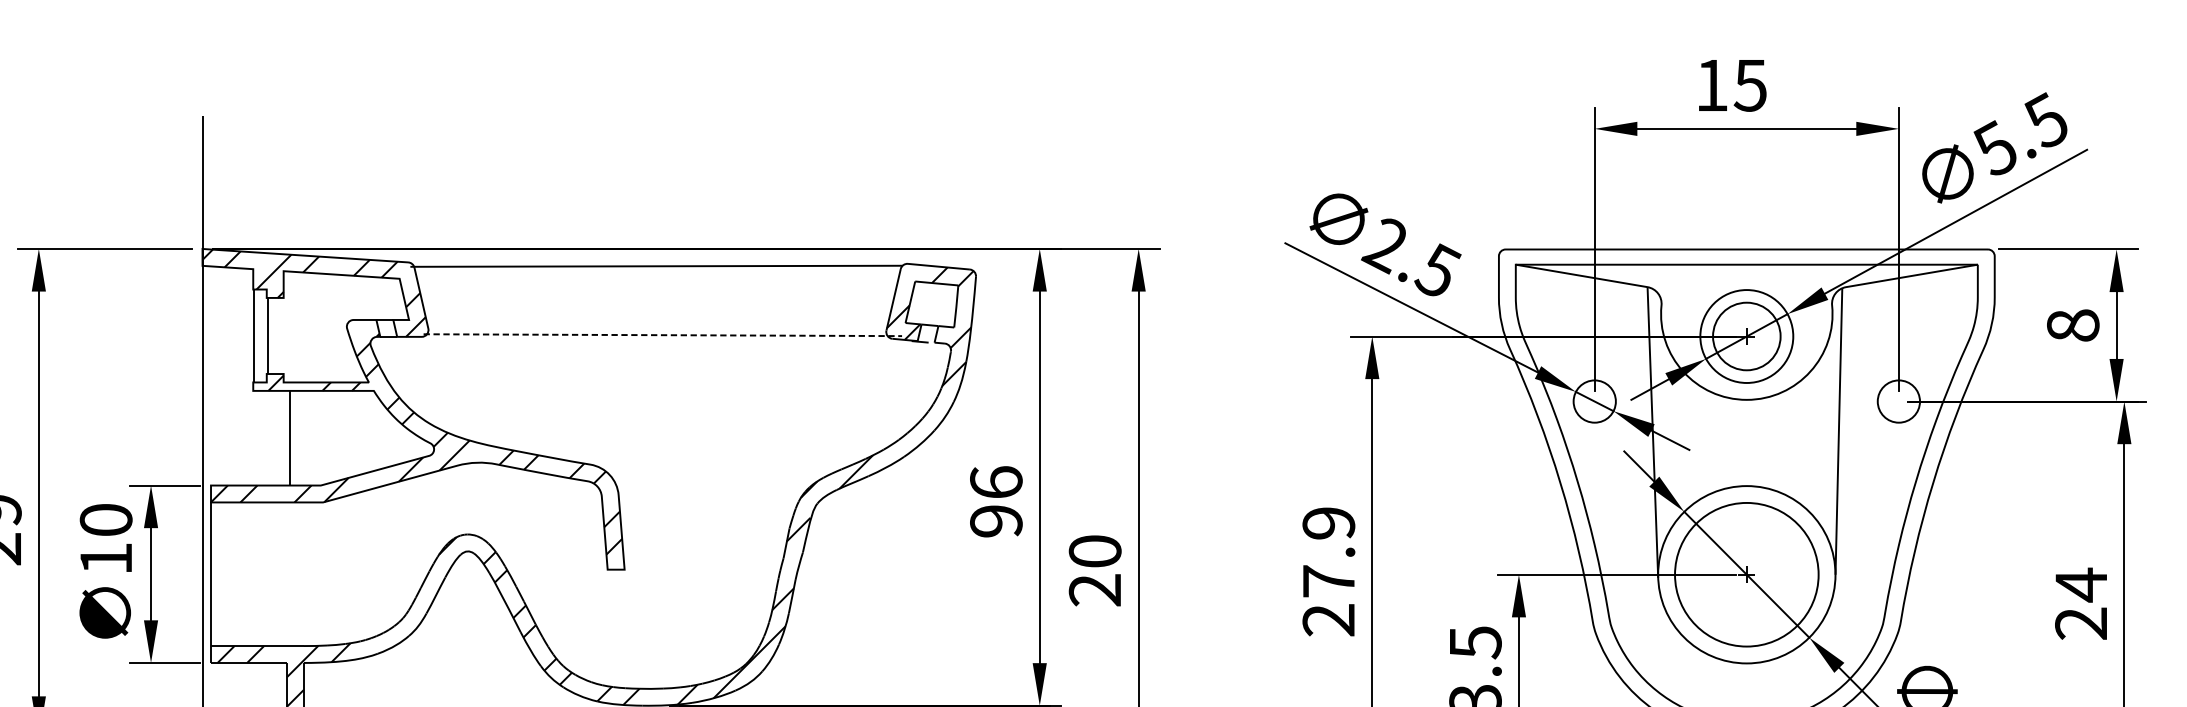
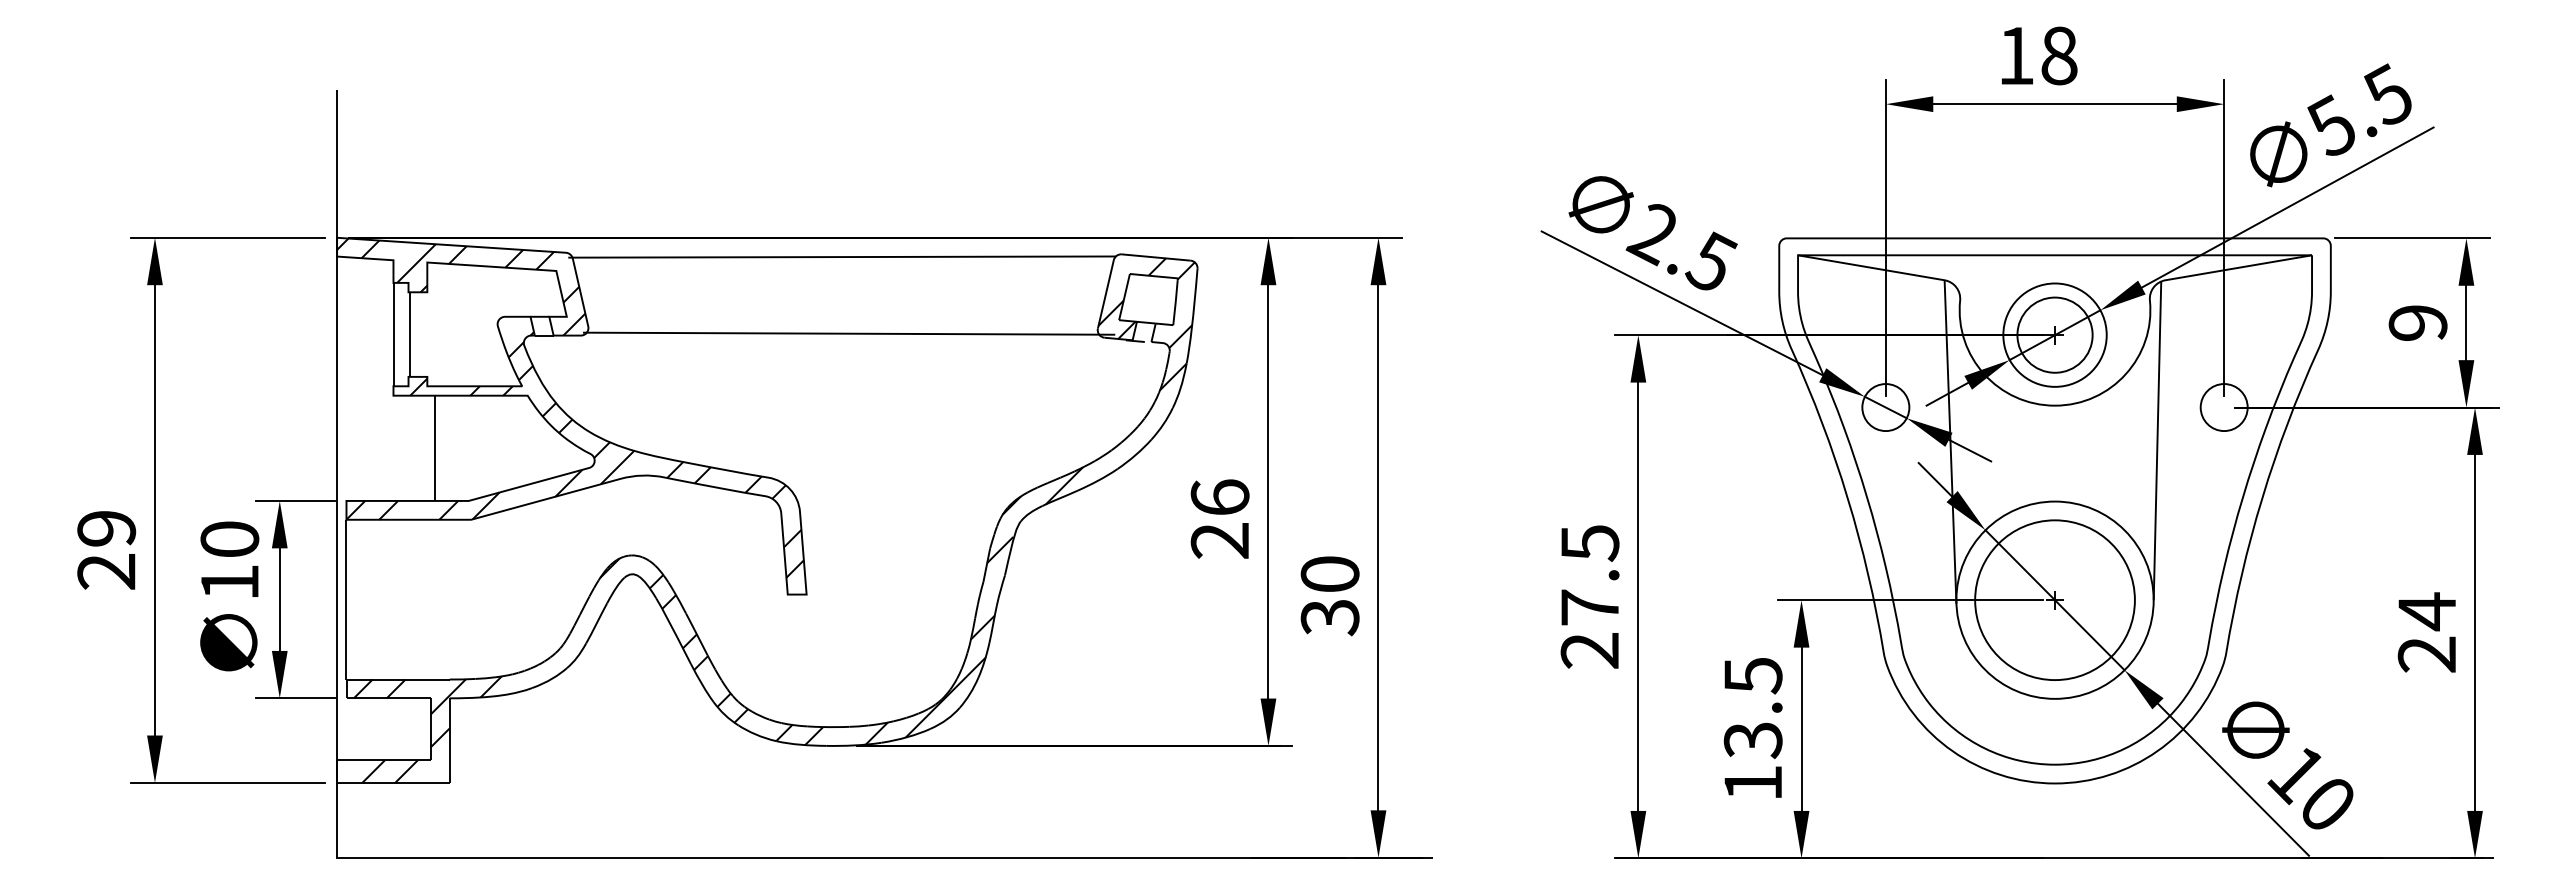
text: (1749, 85) -> (2058, 55), 15 -> 18
text: (2072, 325) -> (2417, 322), 8 -> 9
line: (663, 335) -> (849, 333), dashed -> solid
text: (996, 521) -> (1220, 540), 96 -> 26
text: (1328, 523) -> (1589, 543), 27.9 -> 27.5
text: (1095, 590) -> (1330, 617), 20 -> 30

